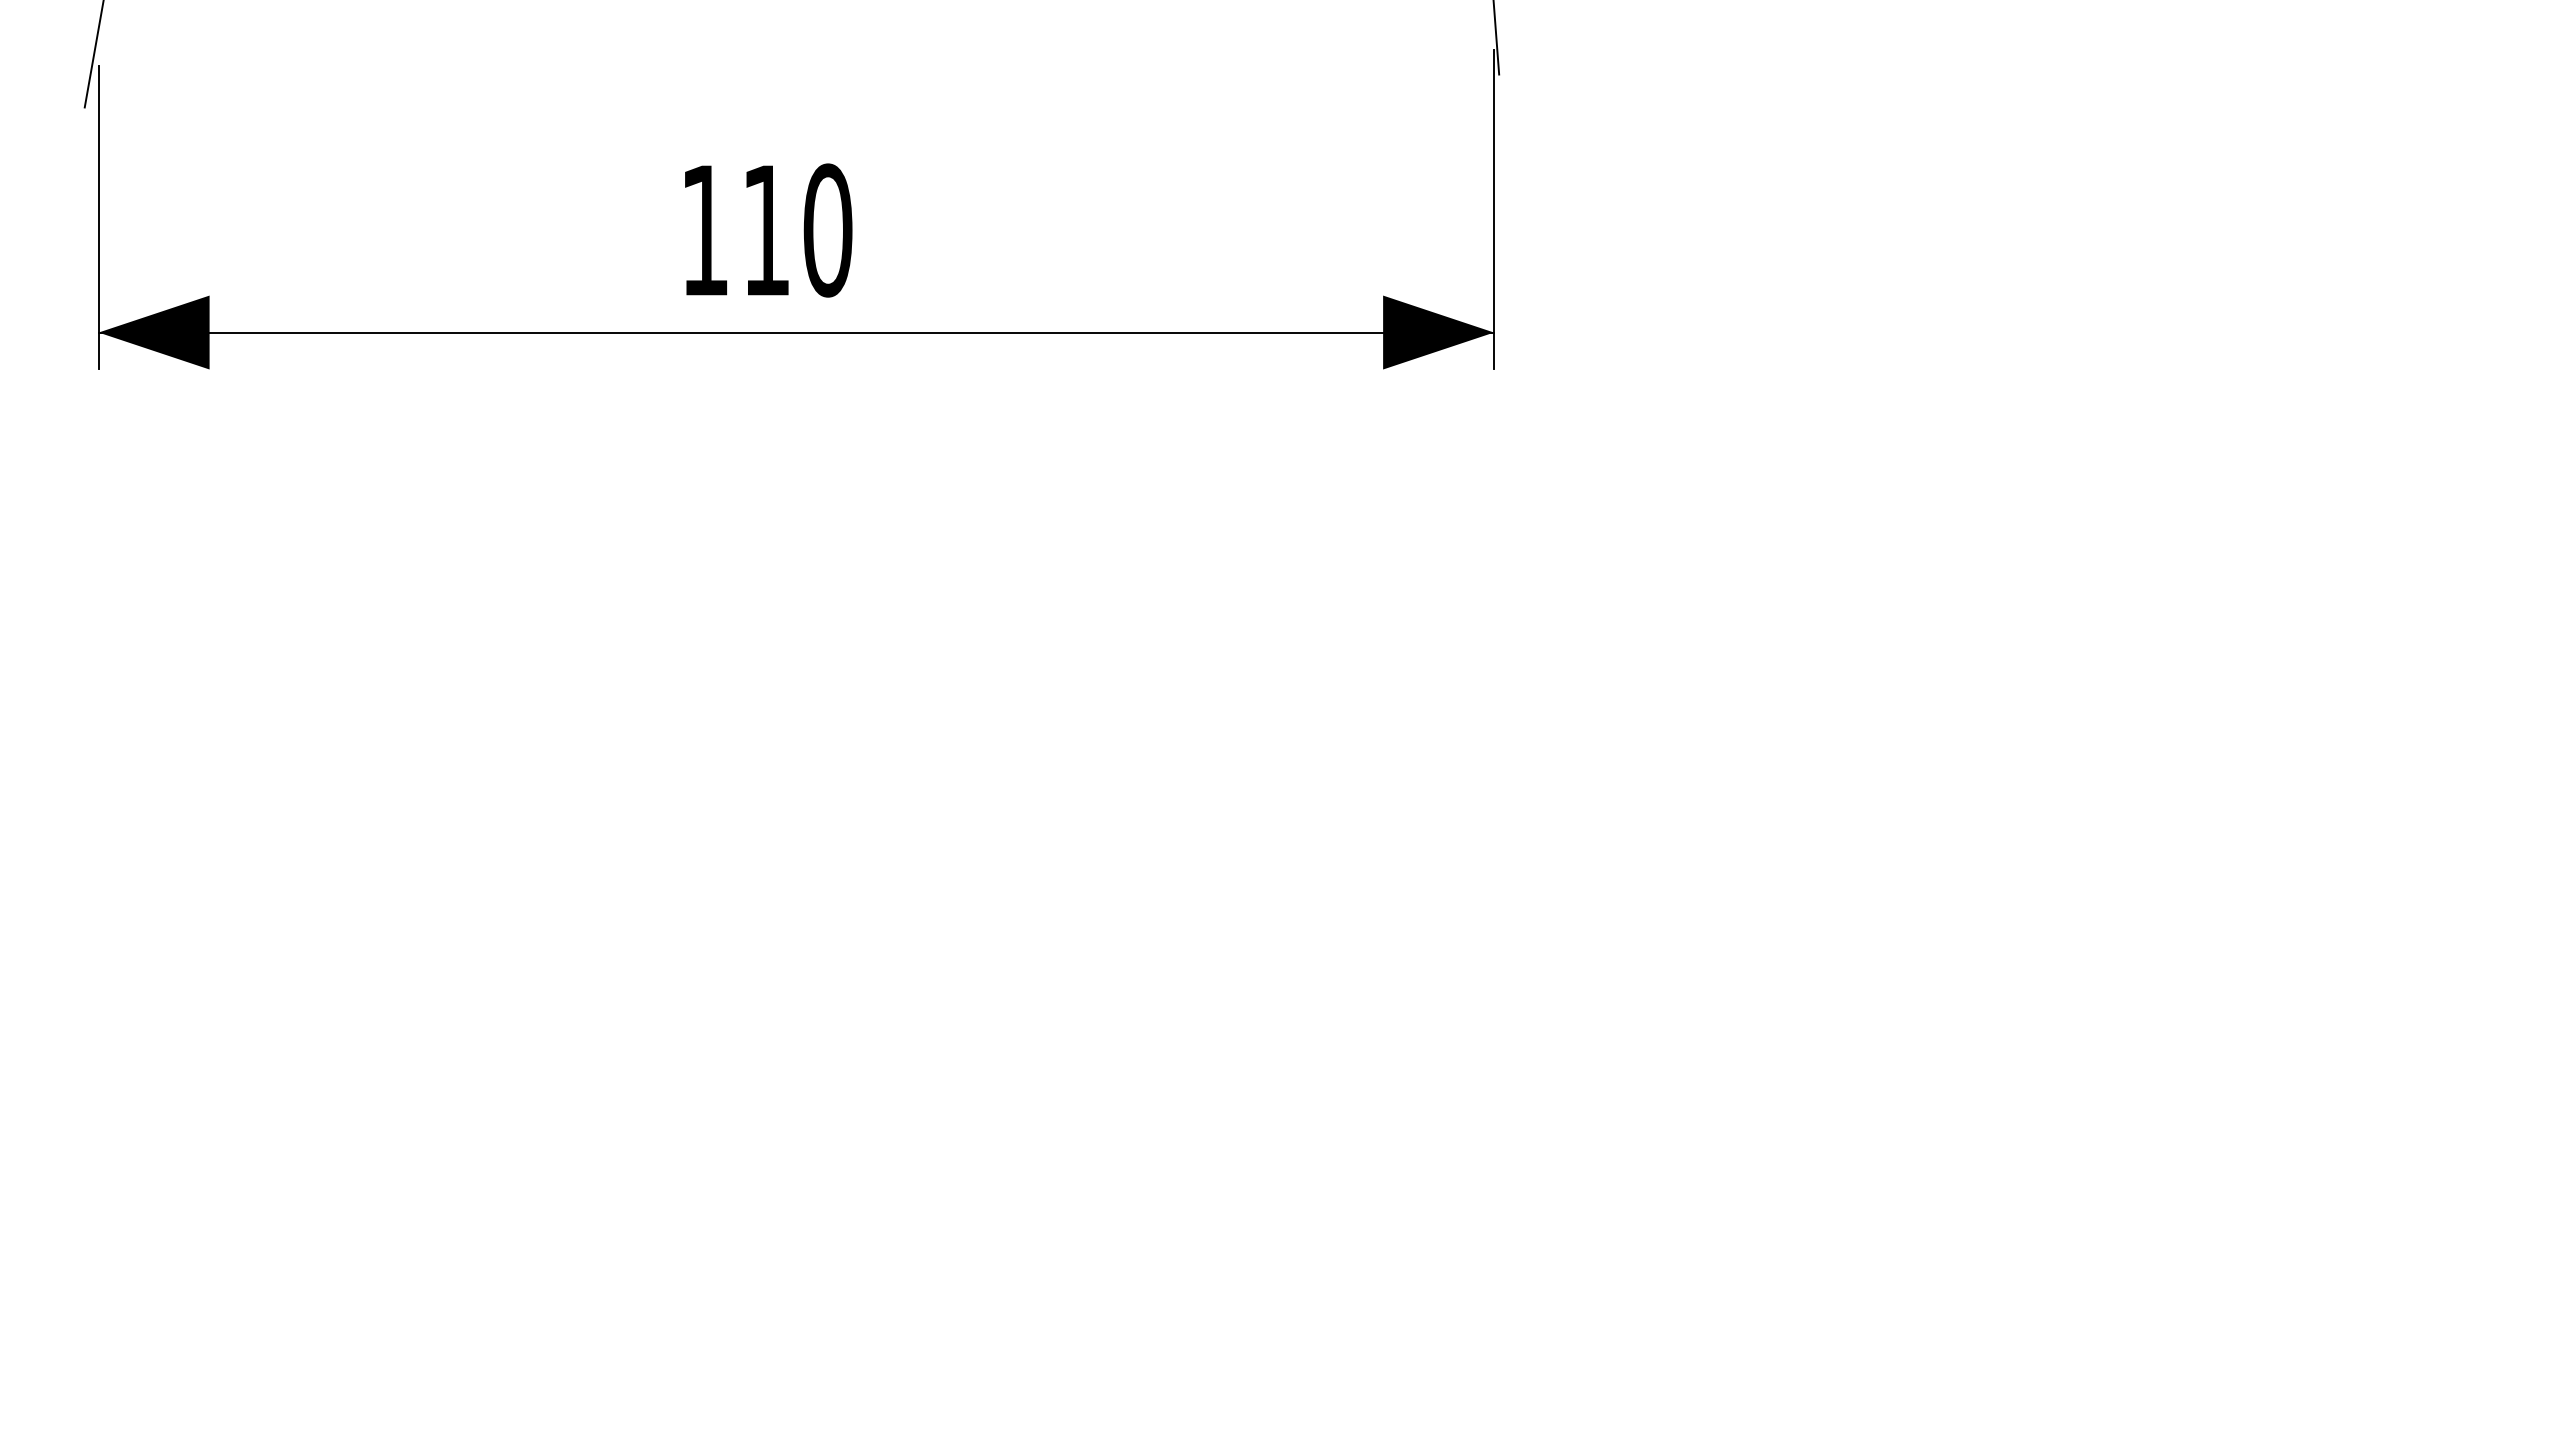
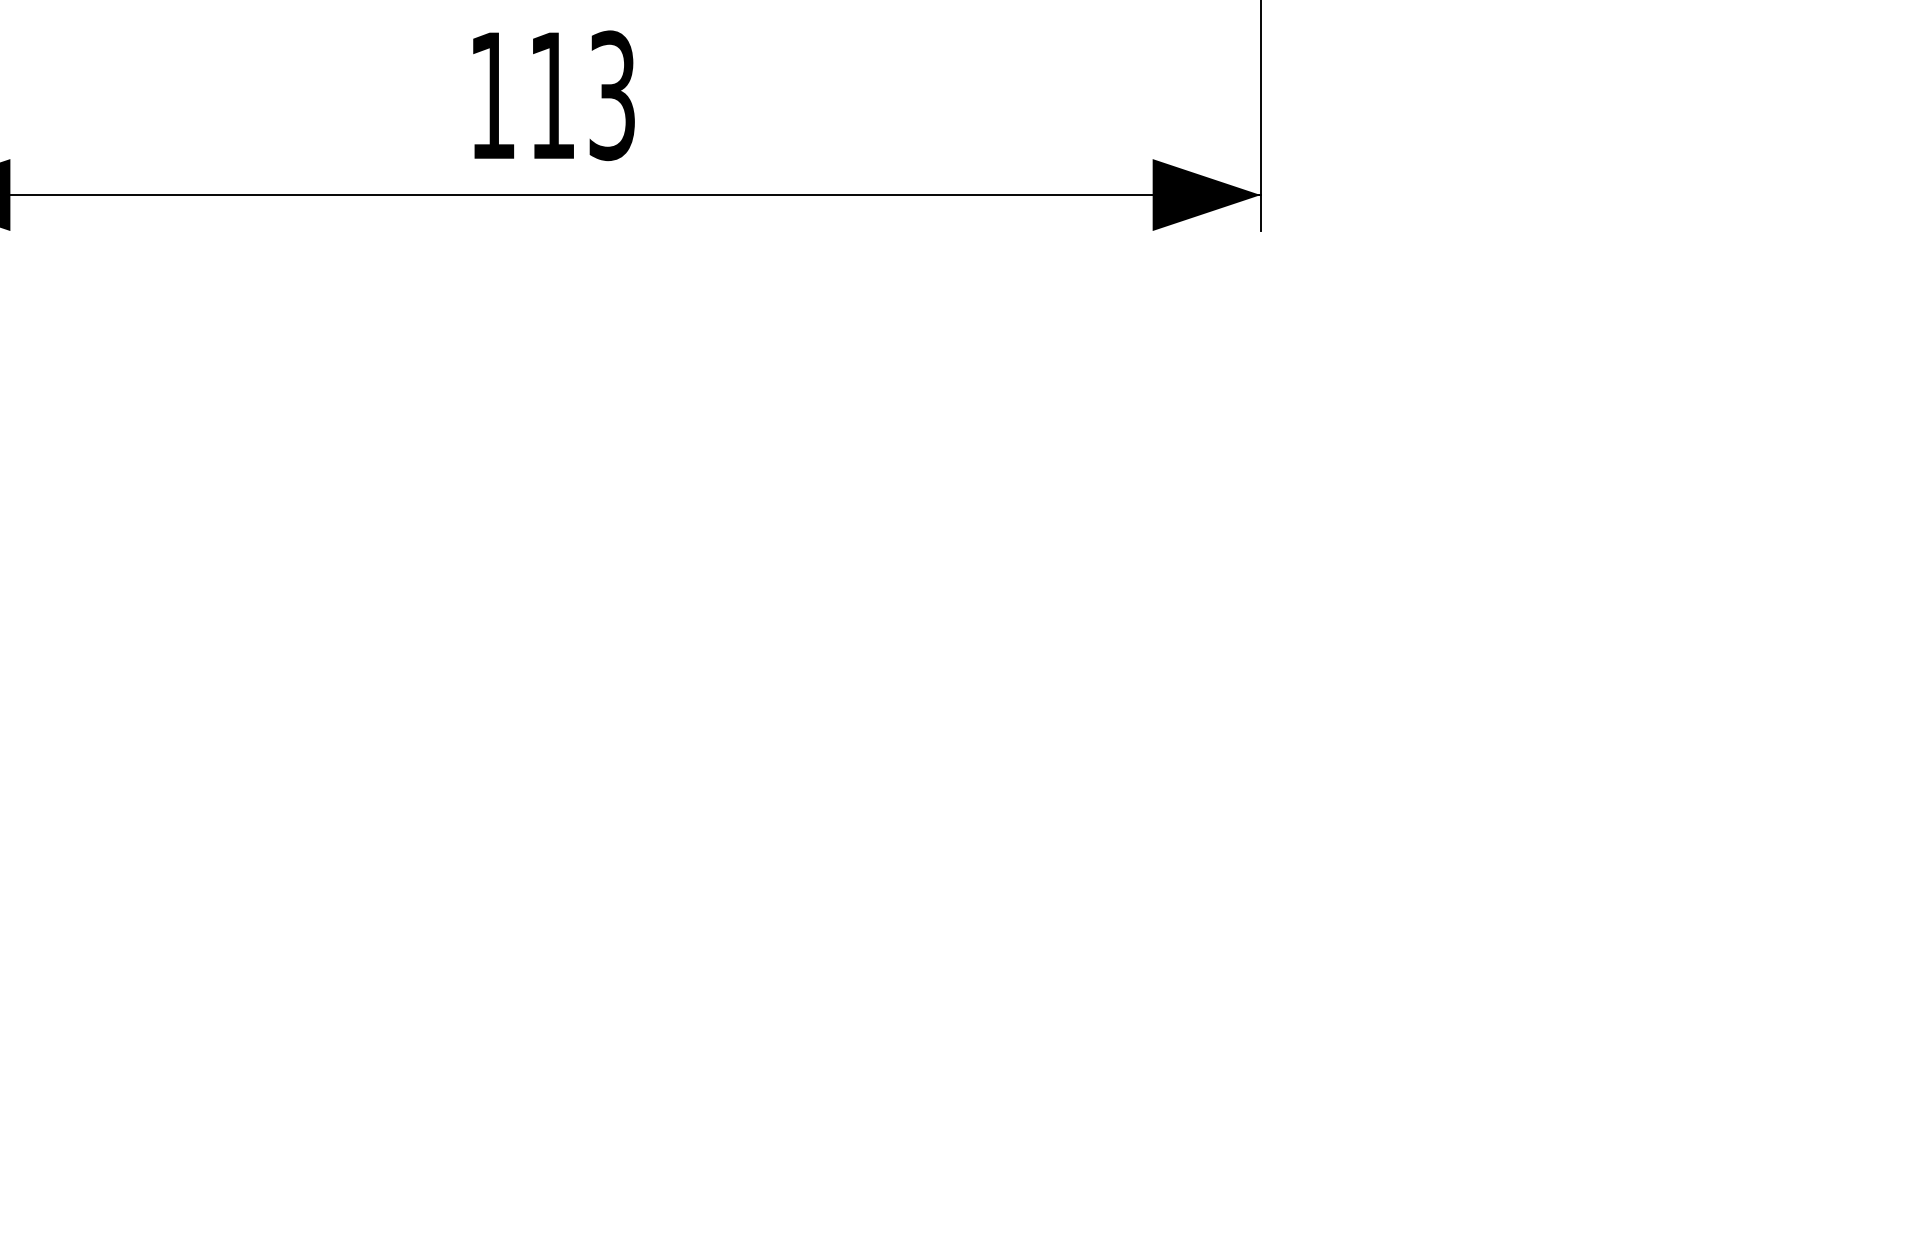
text: (827, 230) -> (611, 95), 110 -> 113

